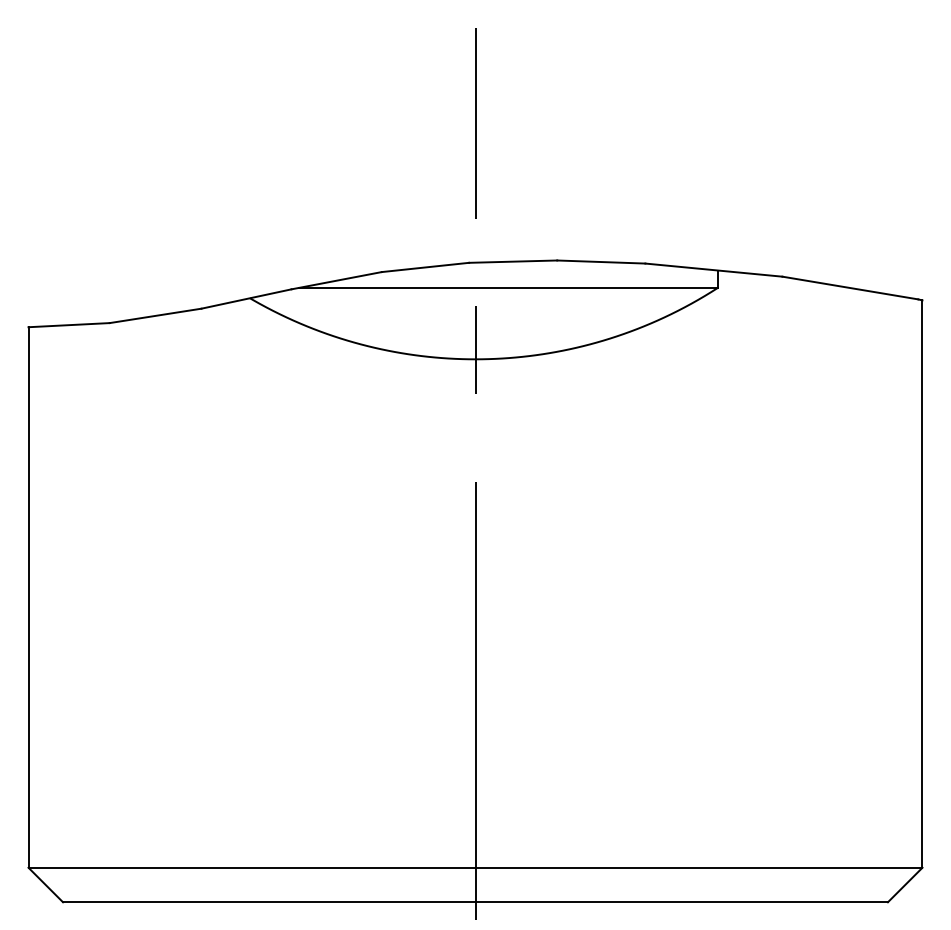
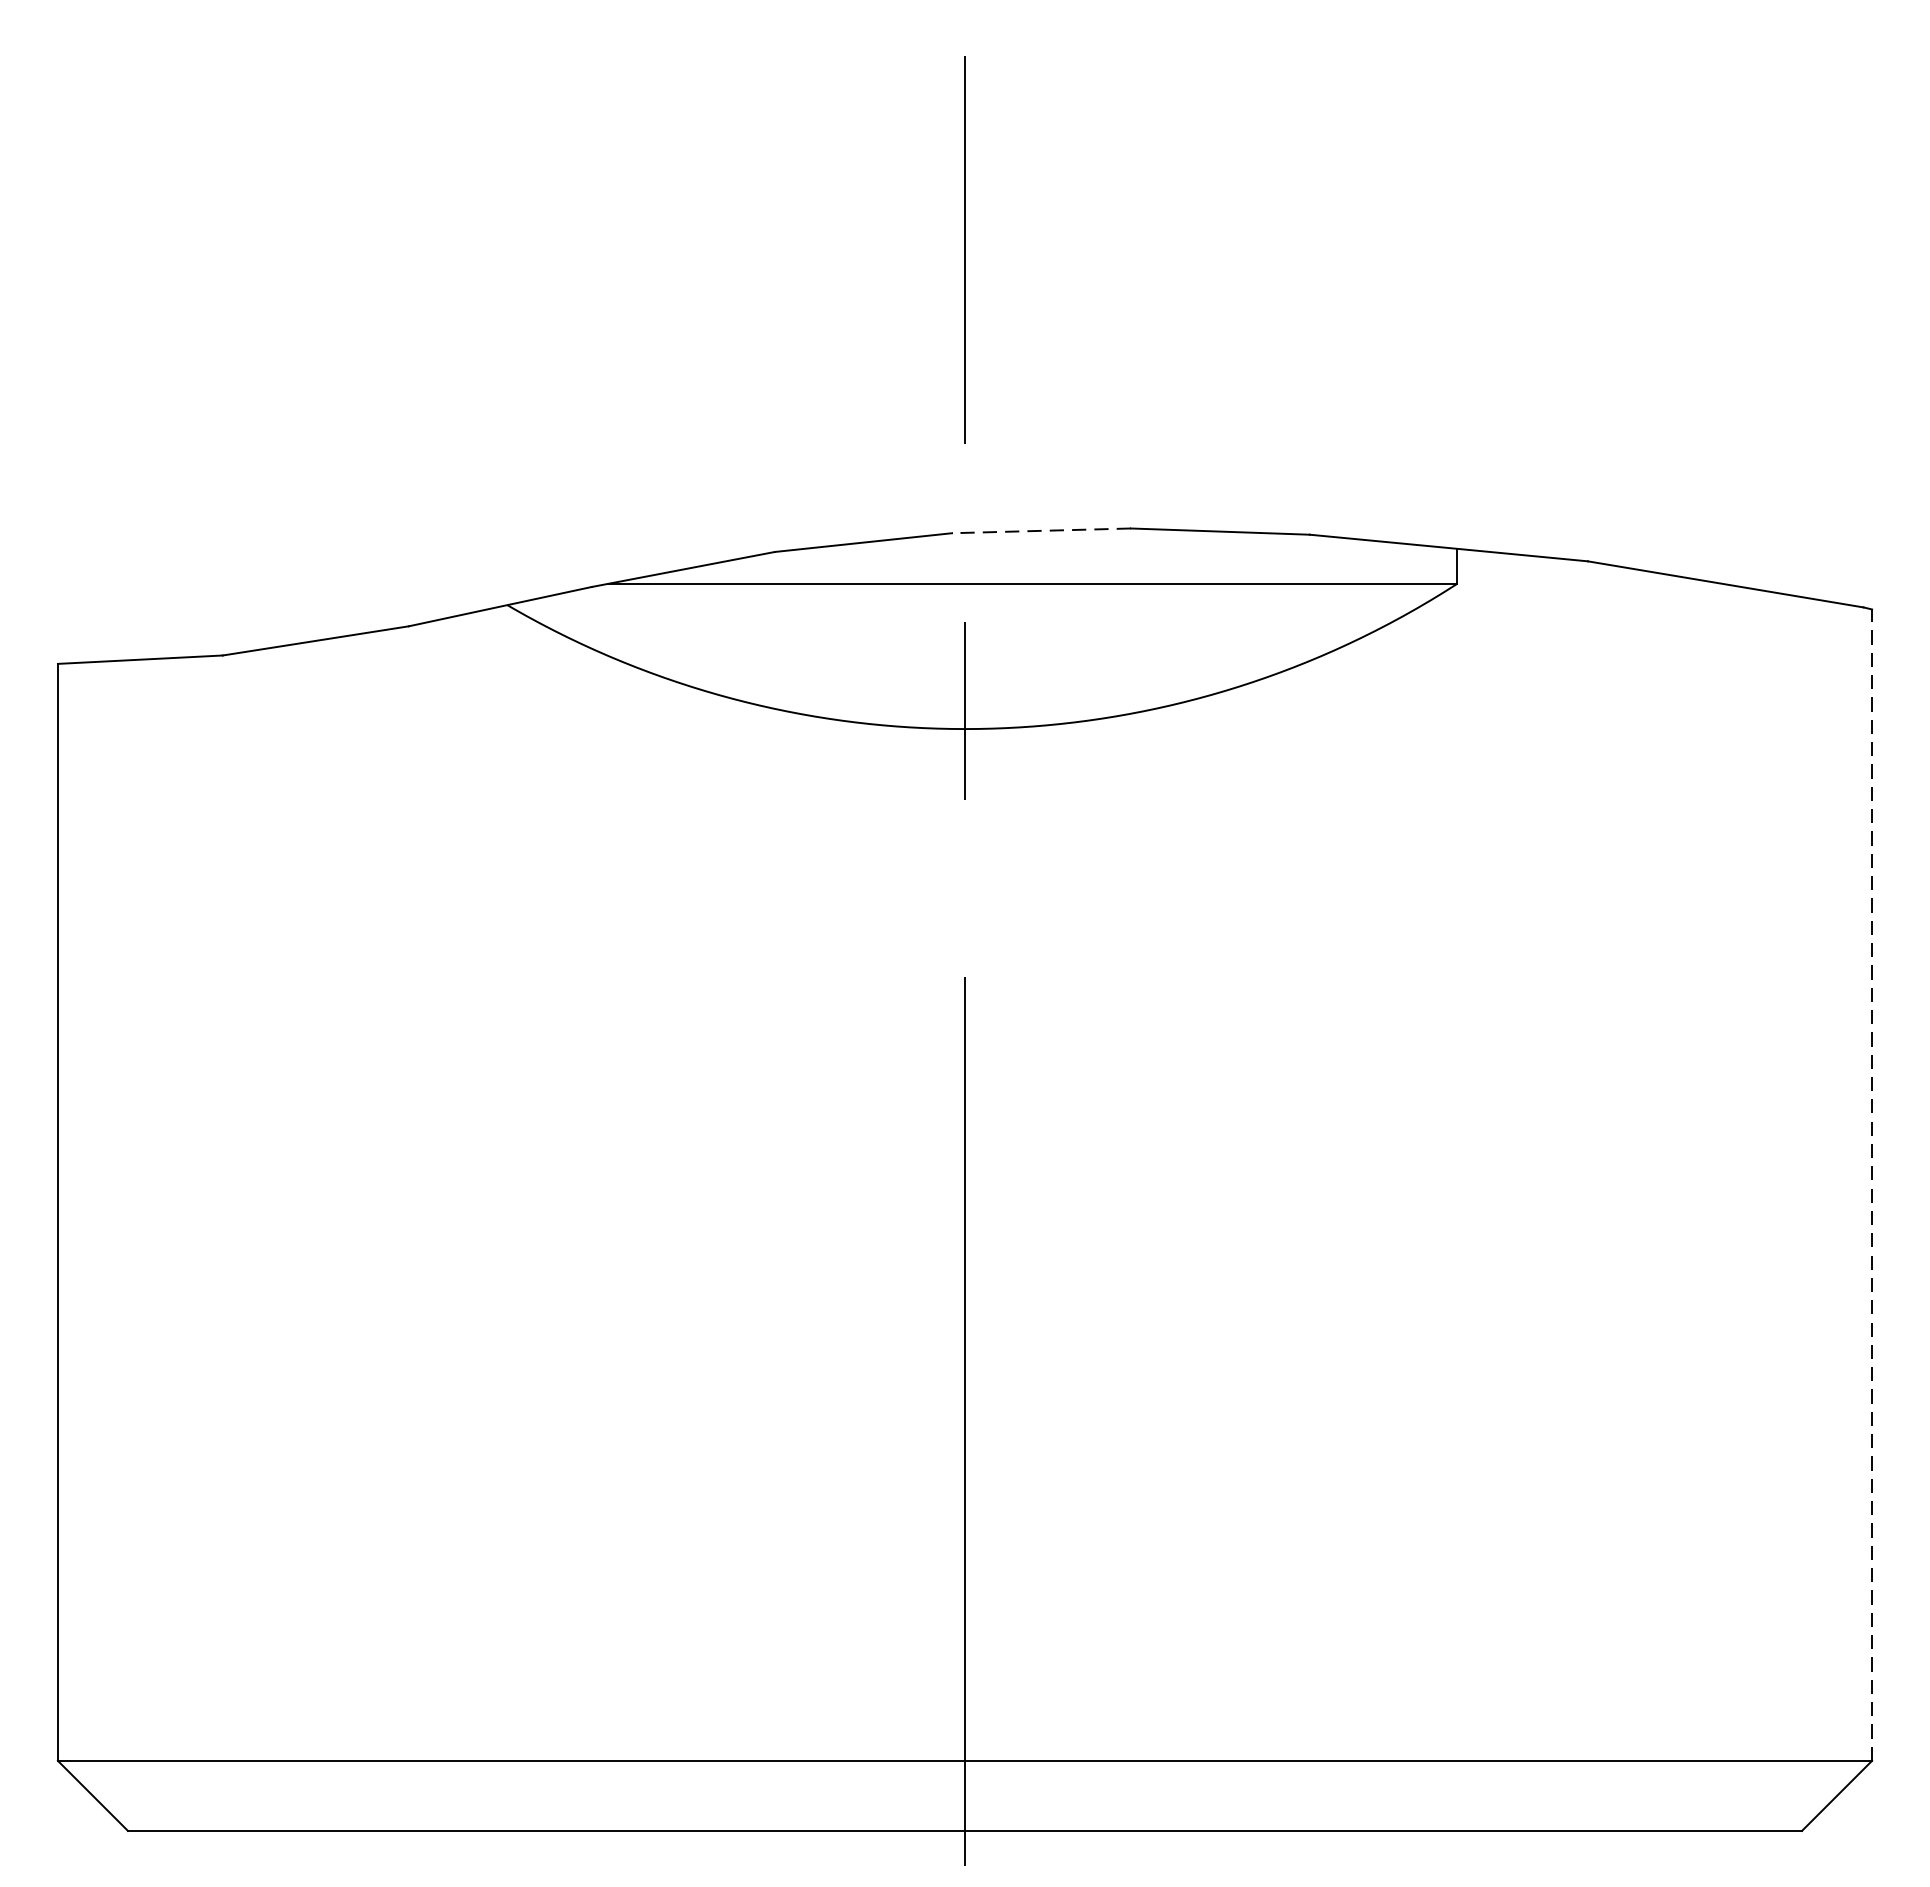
line: (512, 261) -> (1040, 530), solid -> dashed
line: (922, 584) -> (1872, 1186), solid -> dashed

